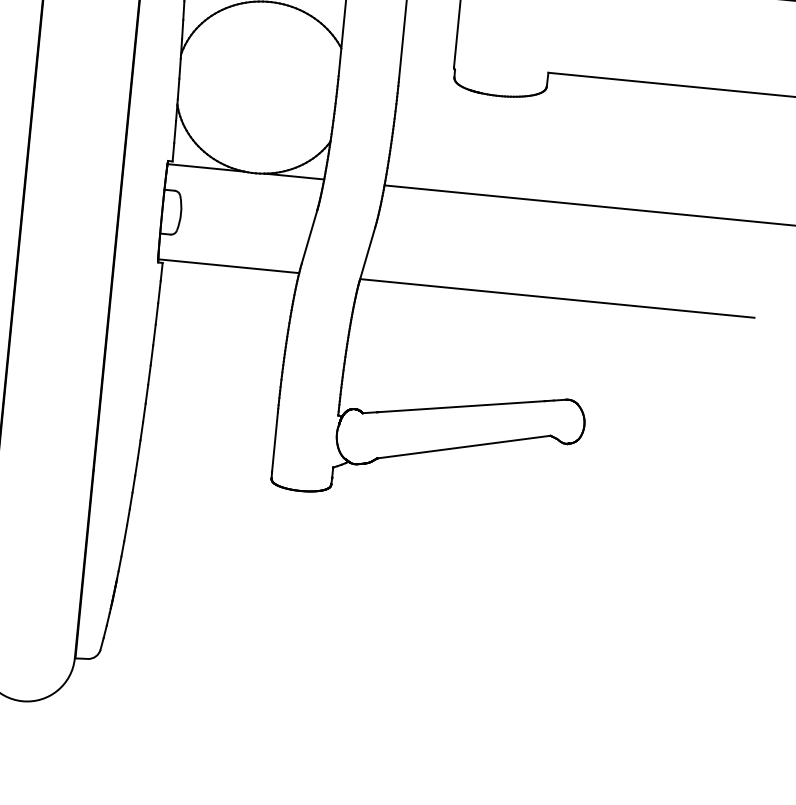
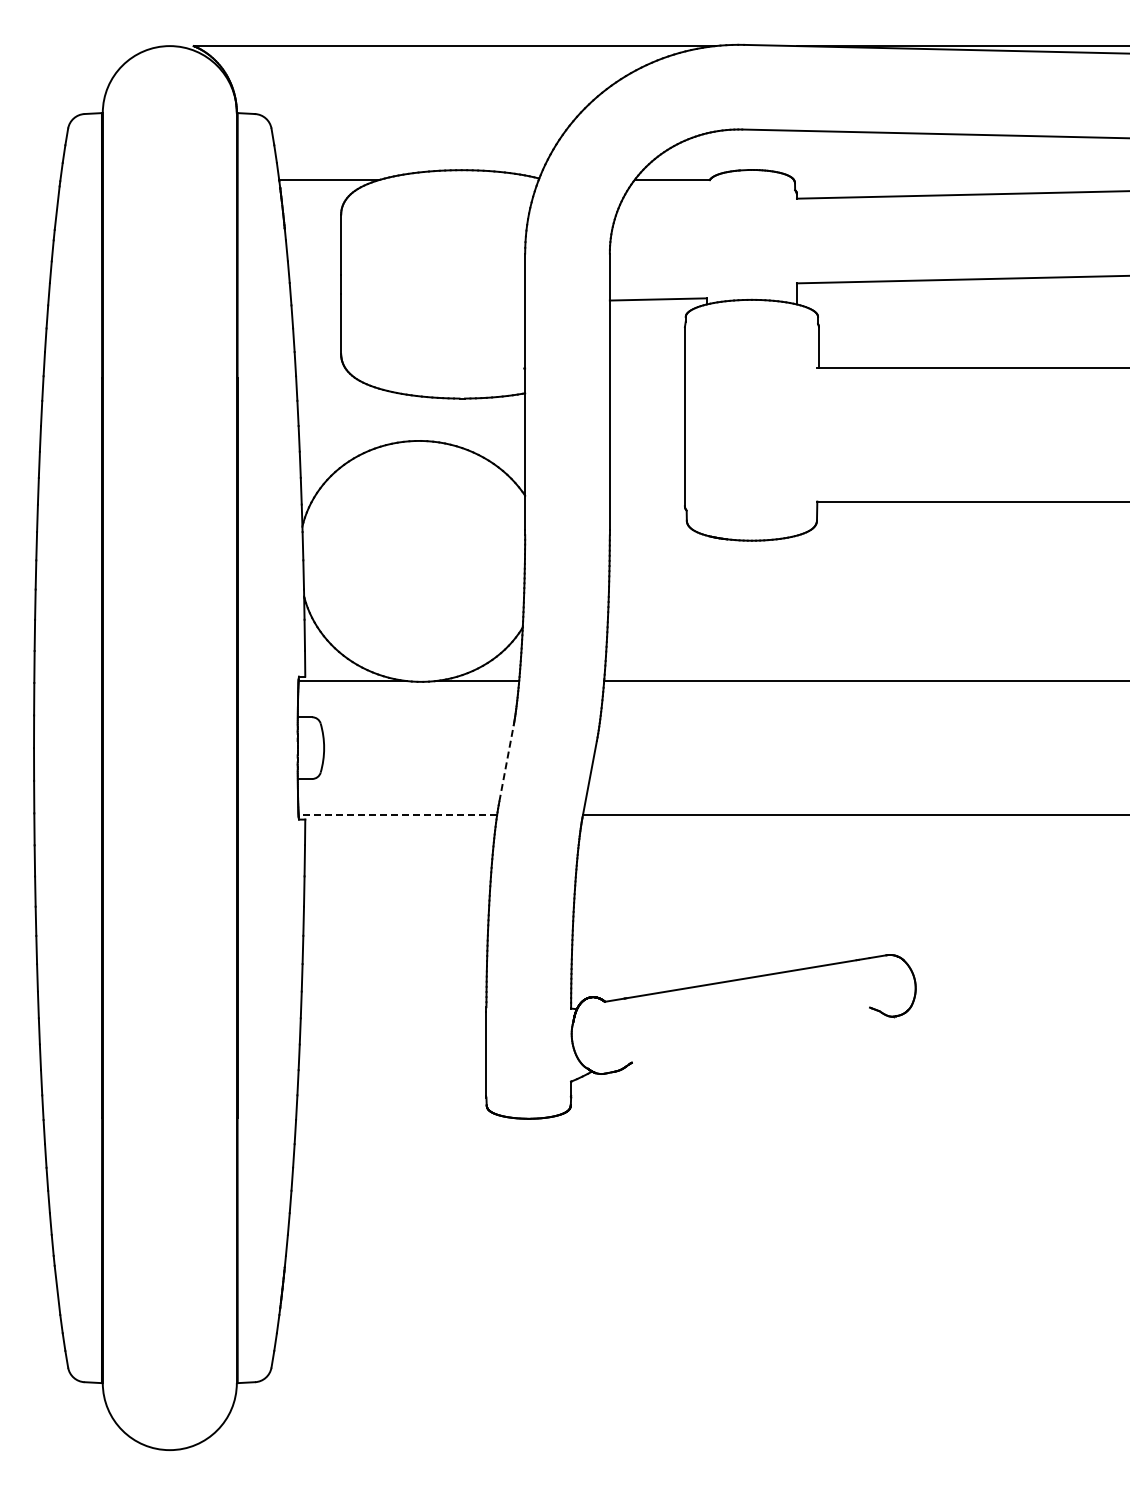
line: (309, 237) -> (506, 763), solid -> dashed
line: (228, 266) -> (397, 815), solid -> dashed
line: (463, 446) -> (750, 1034), removed

